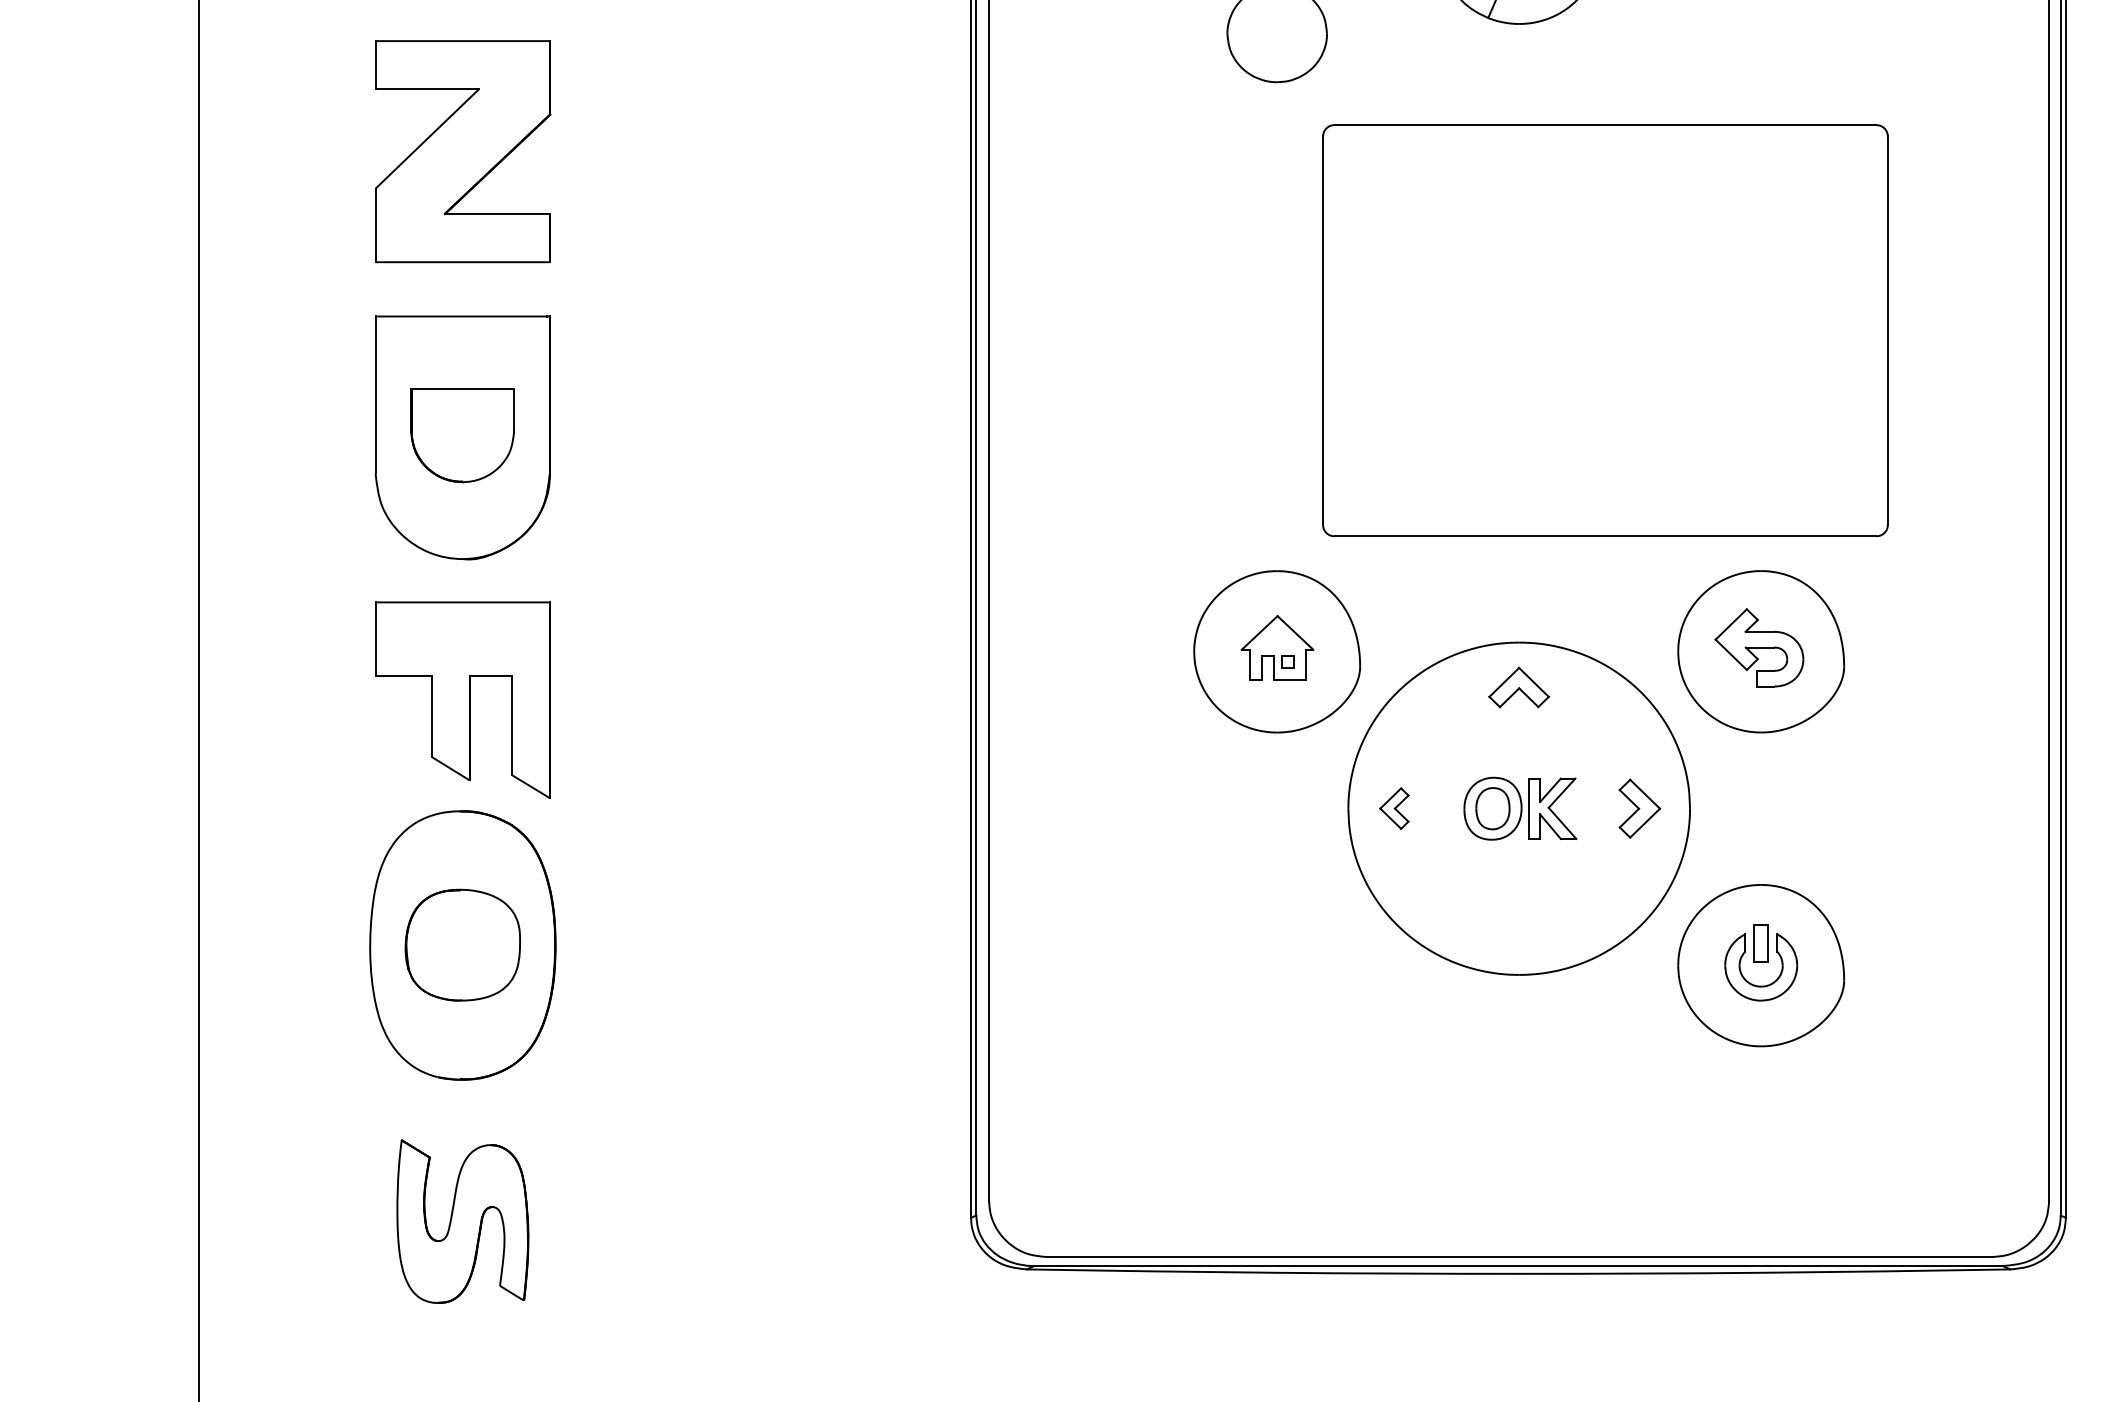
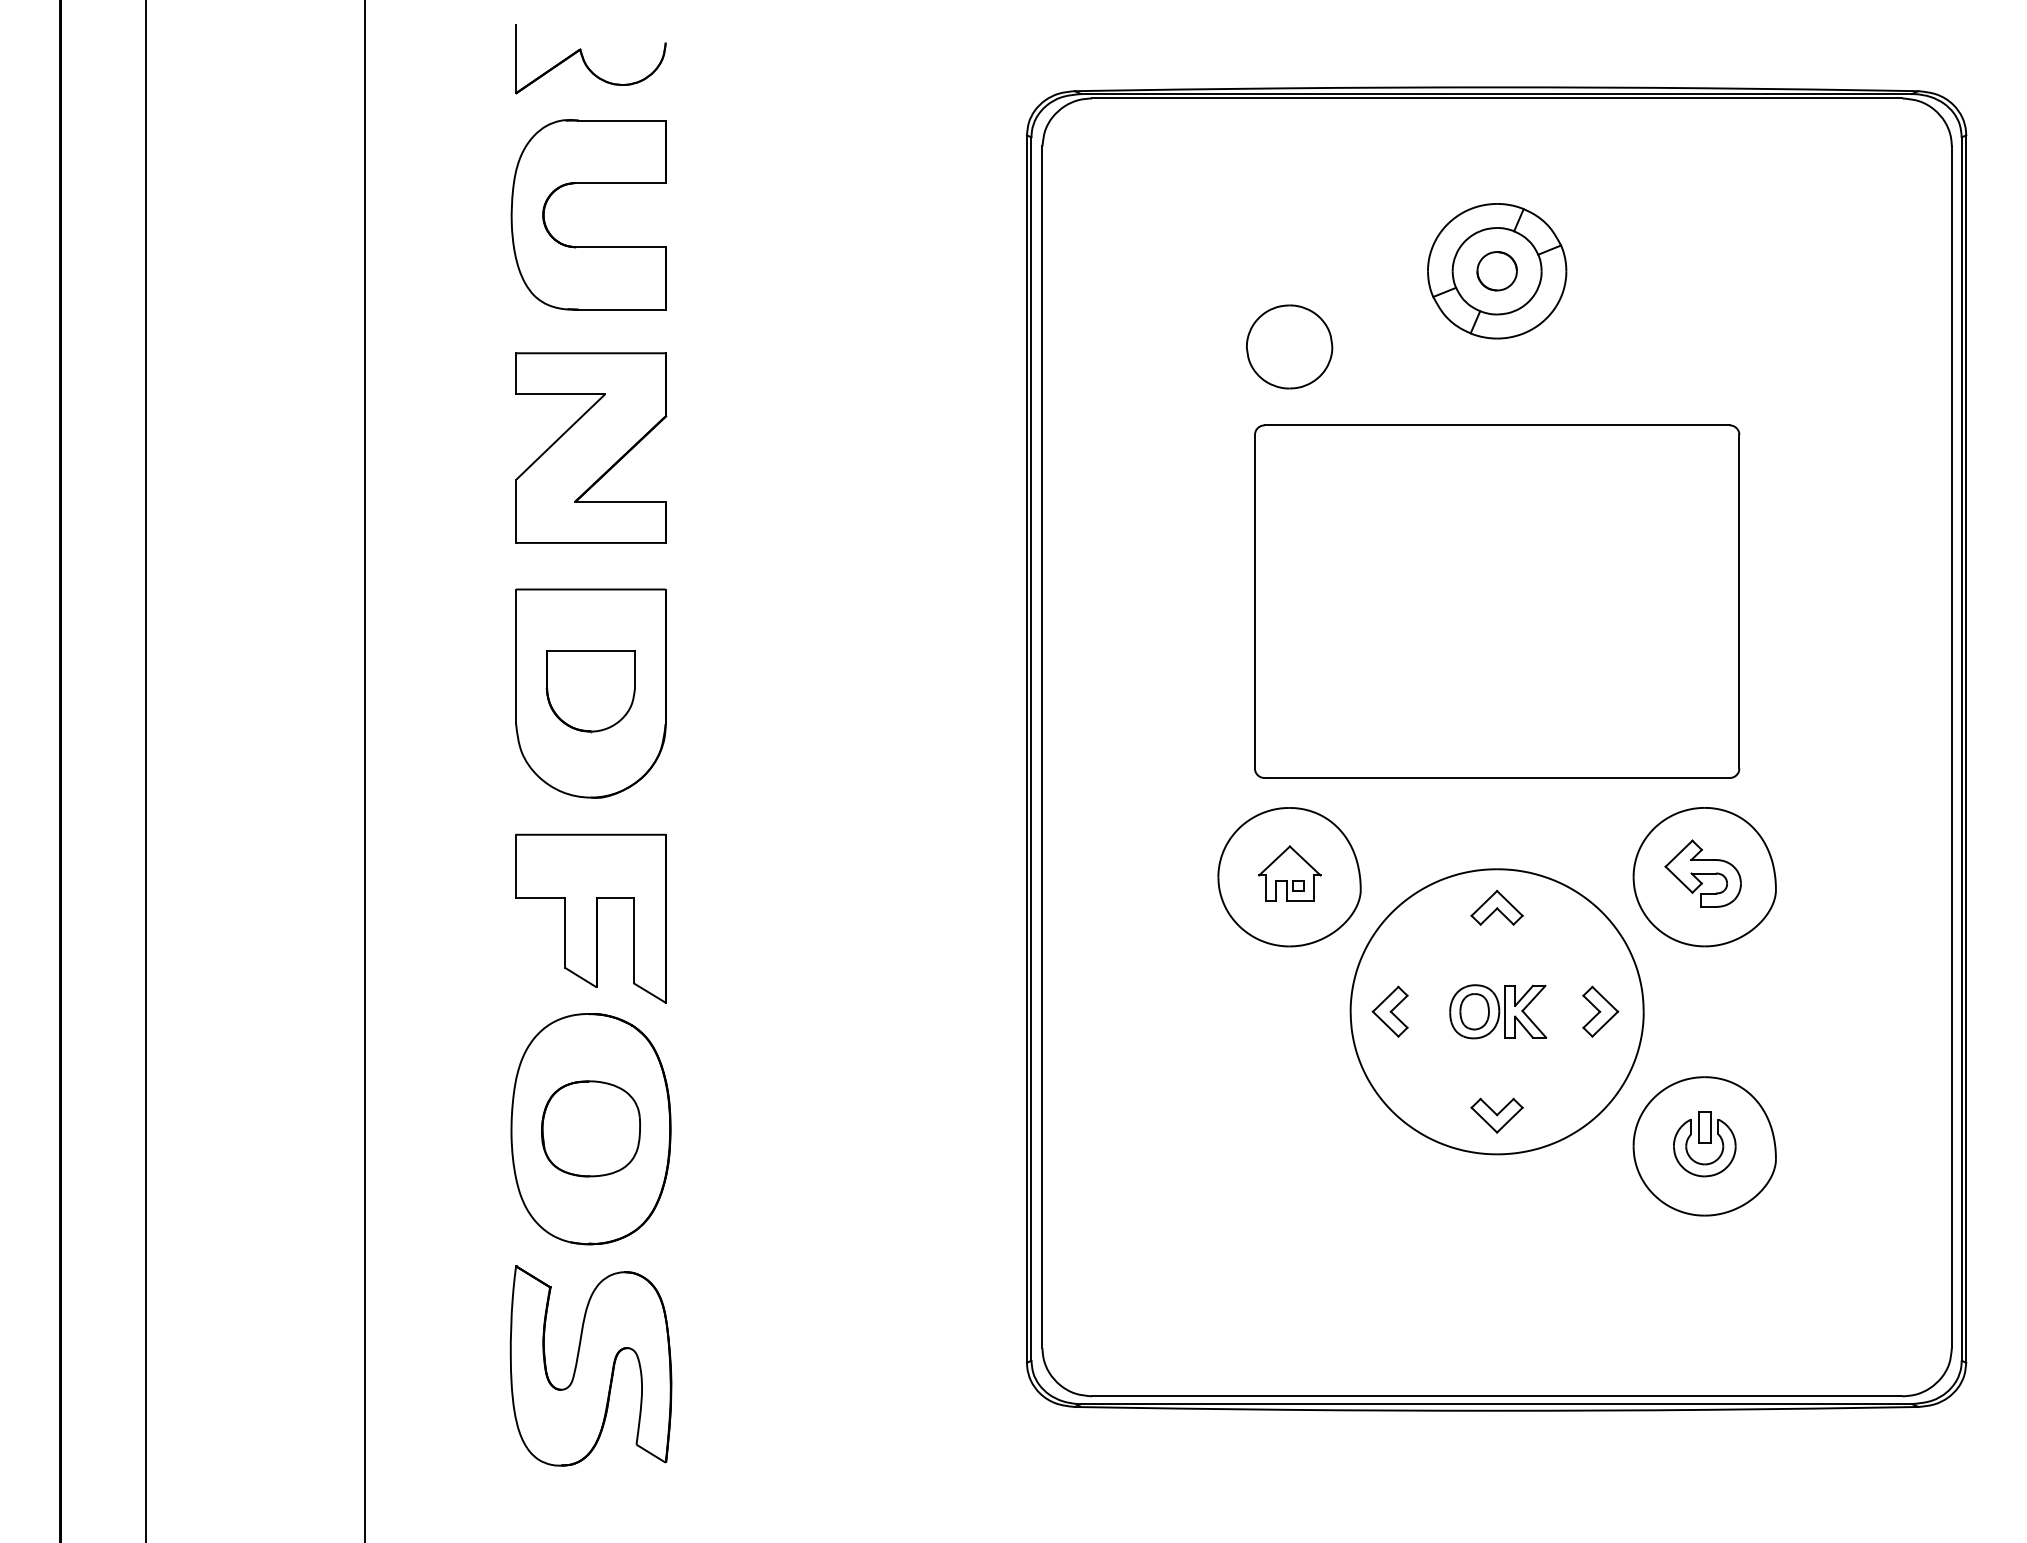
part: (1605, 330) -> (1497, 601), moved
part: (1393, 808) -> (1389, 1011), size x1.43
part: (1518, 929) -> (1496, 1115), added
part: (462, 1221) -> (590, 1365), size x1.43

